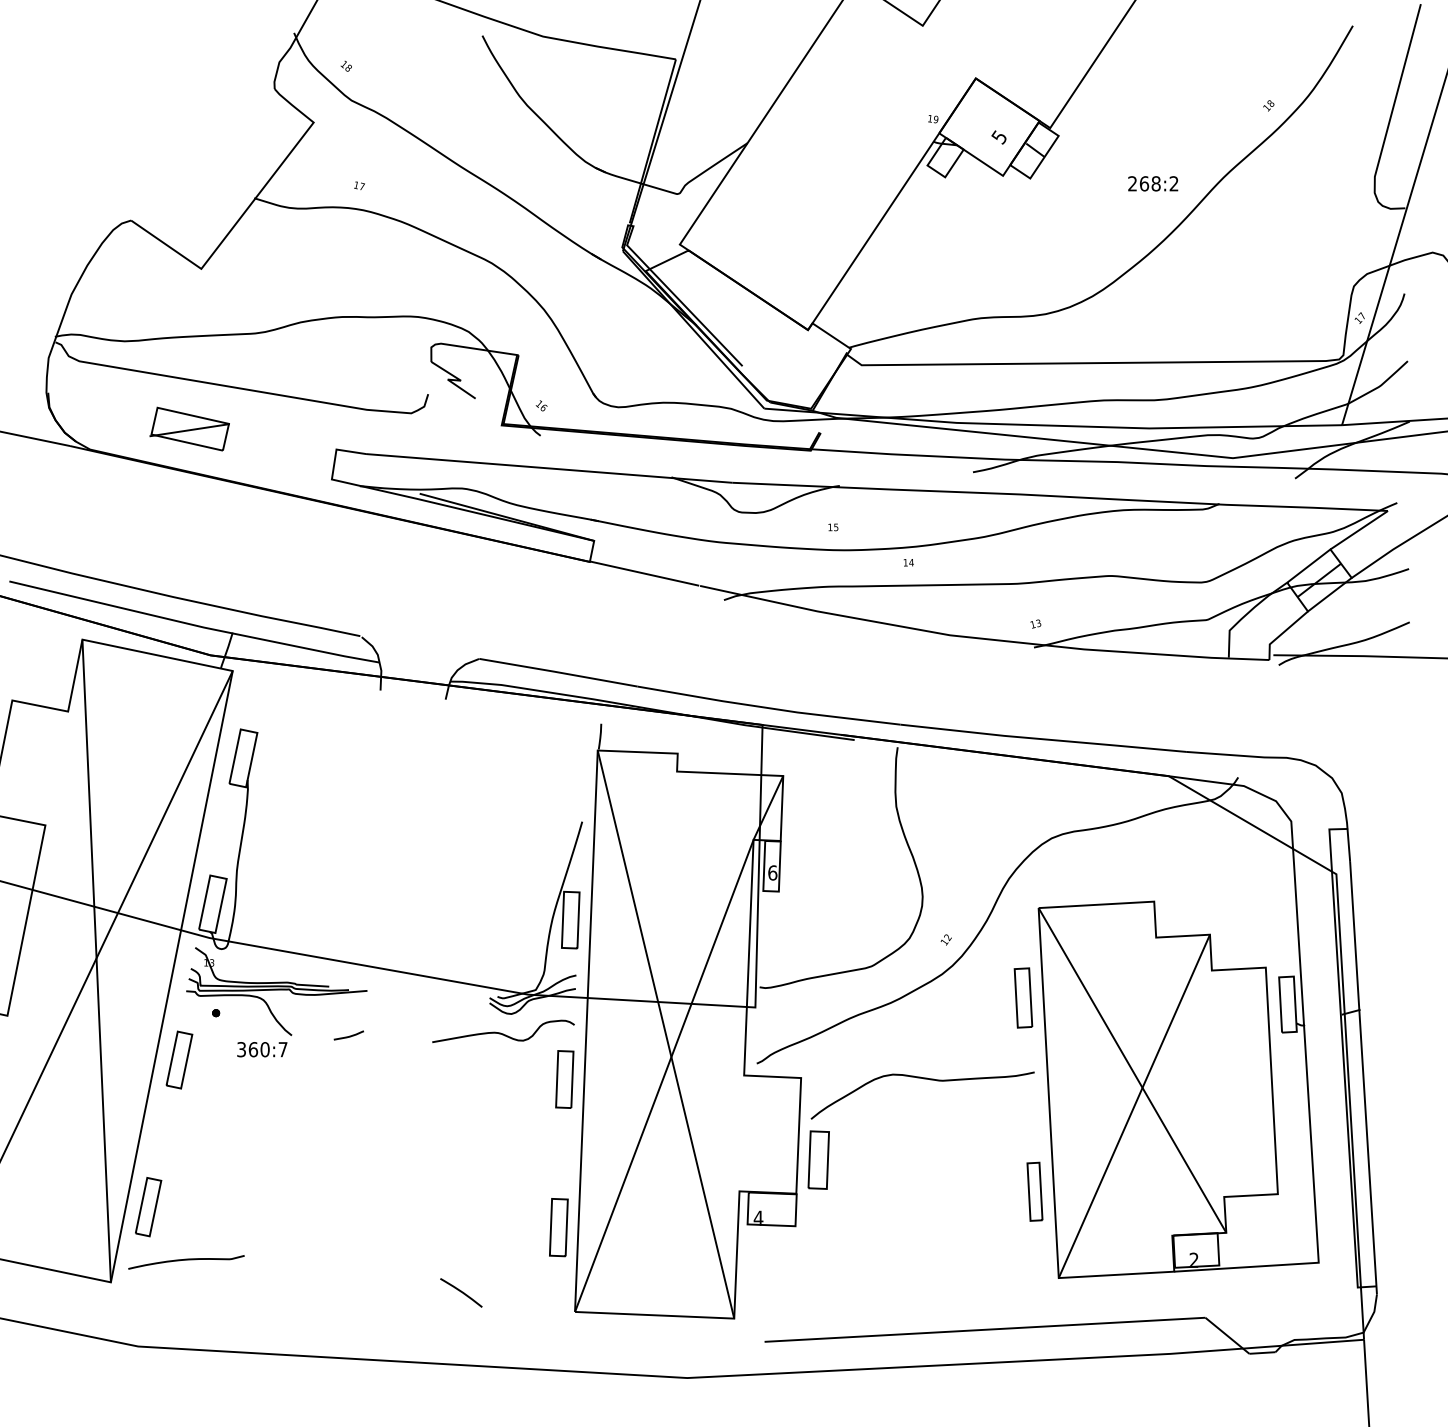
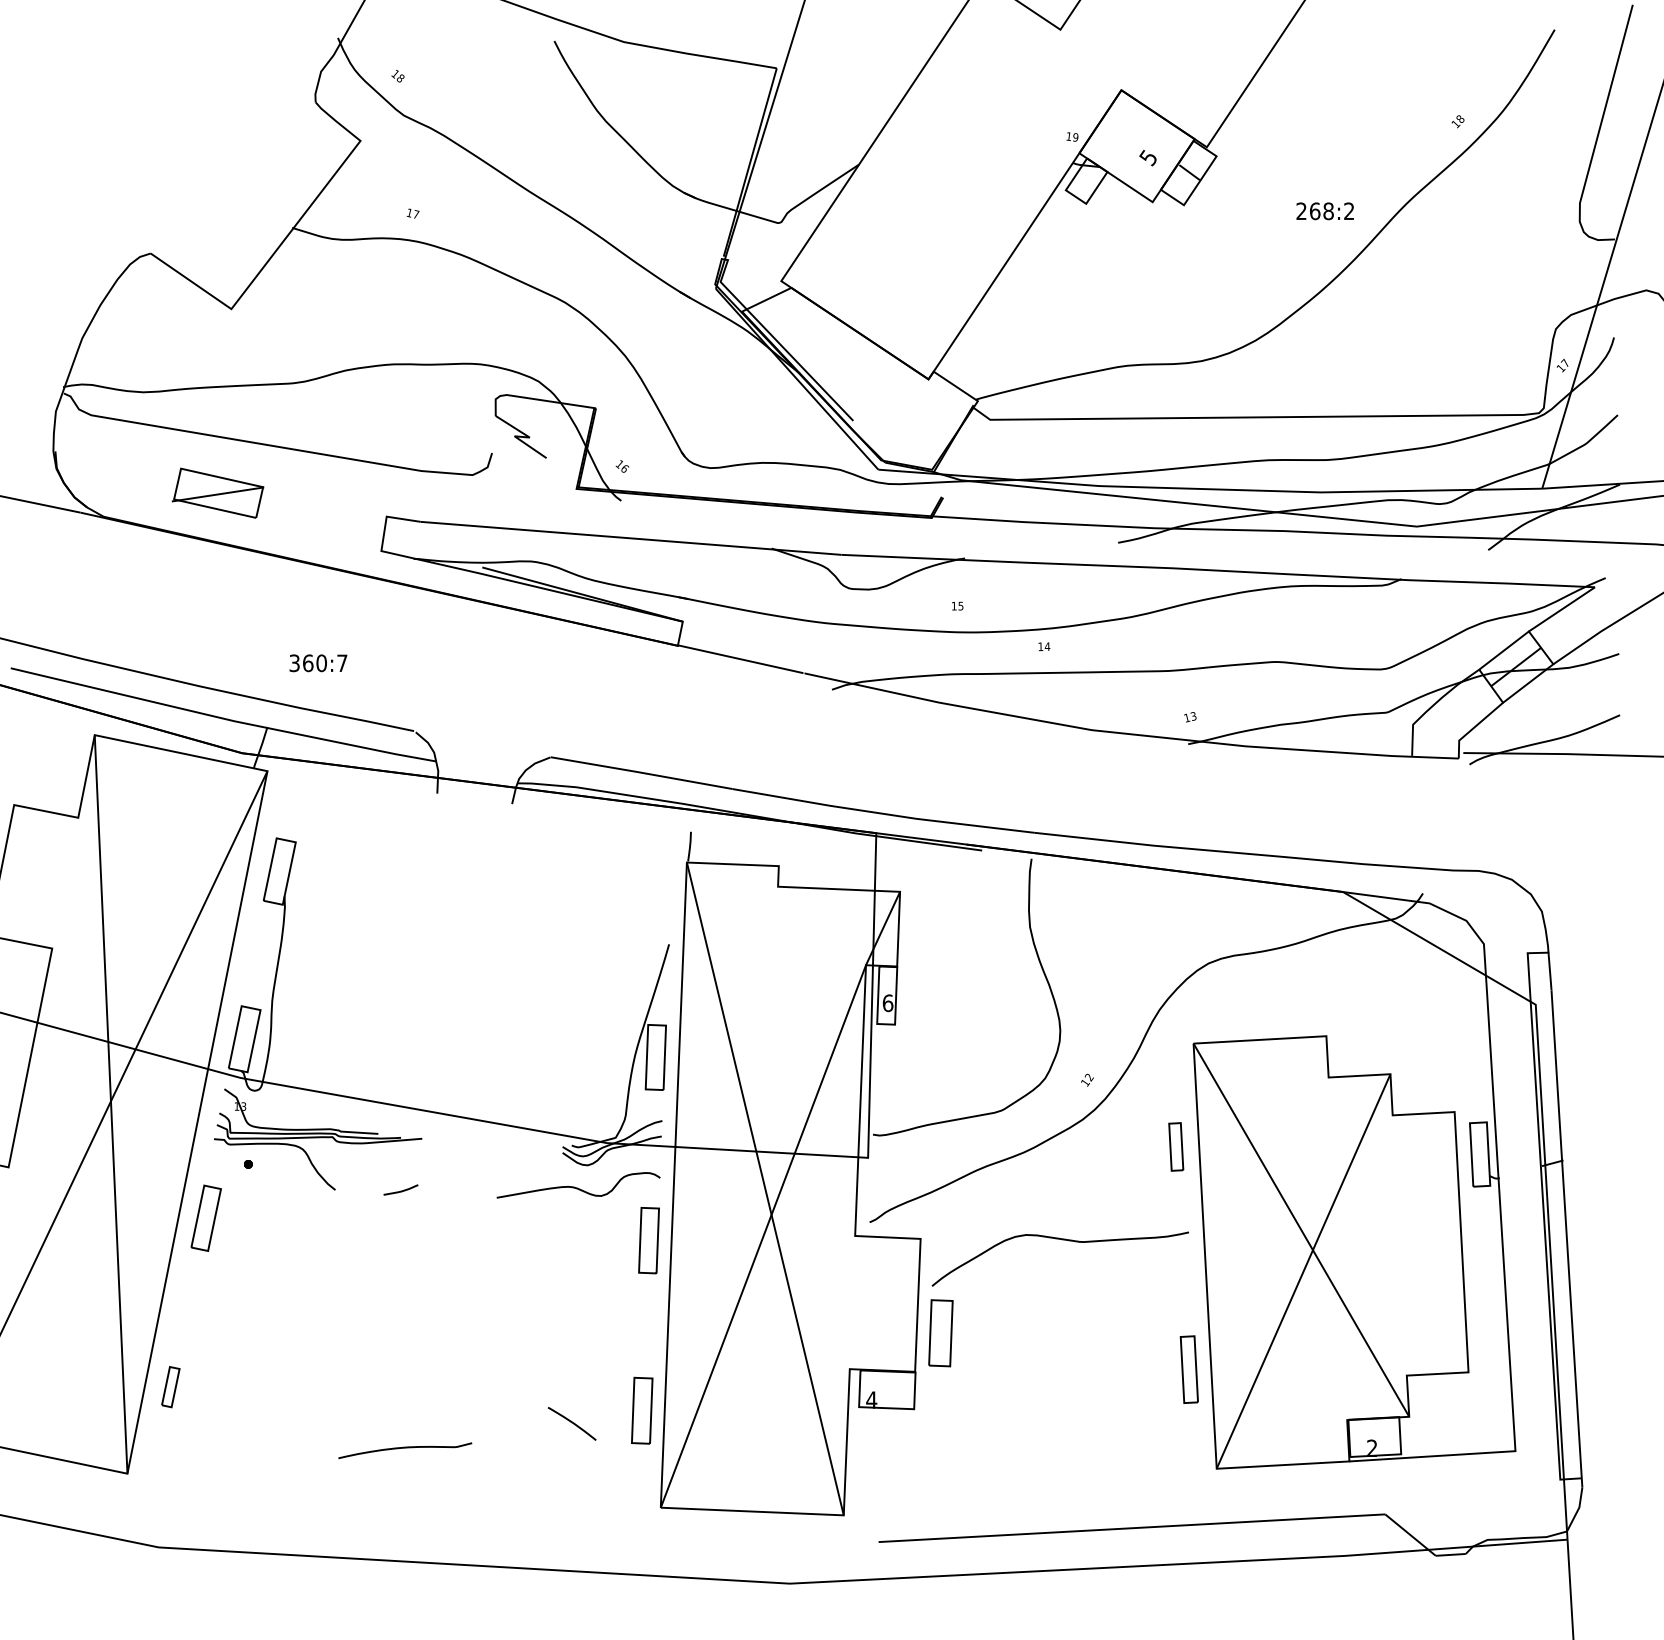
part: (1023, 997) -> (1176, 1146), size x0.7
text: (262, 1049) -> (318, 663), moved
part: (148, 1206) -> (170, 1386), size x0.6
curve: (186, 1260) -> (405, 1448), moved
curve: (460, 1292) -> (571, 1423), moved

